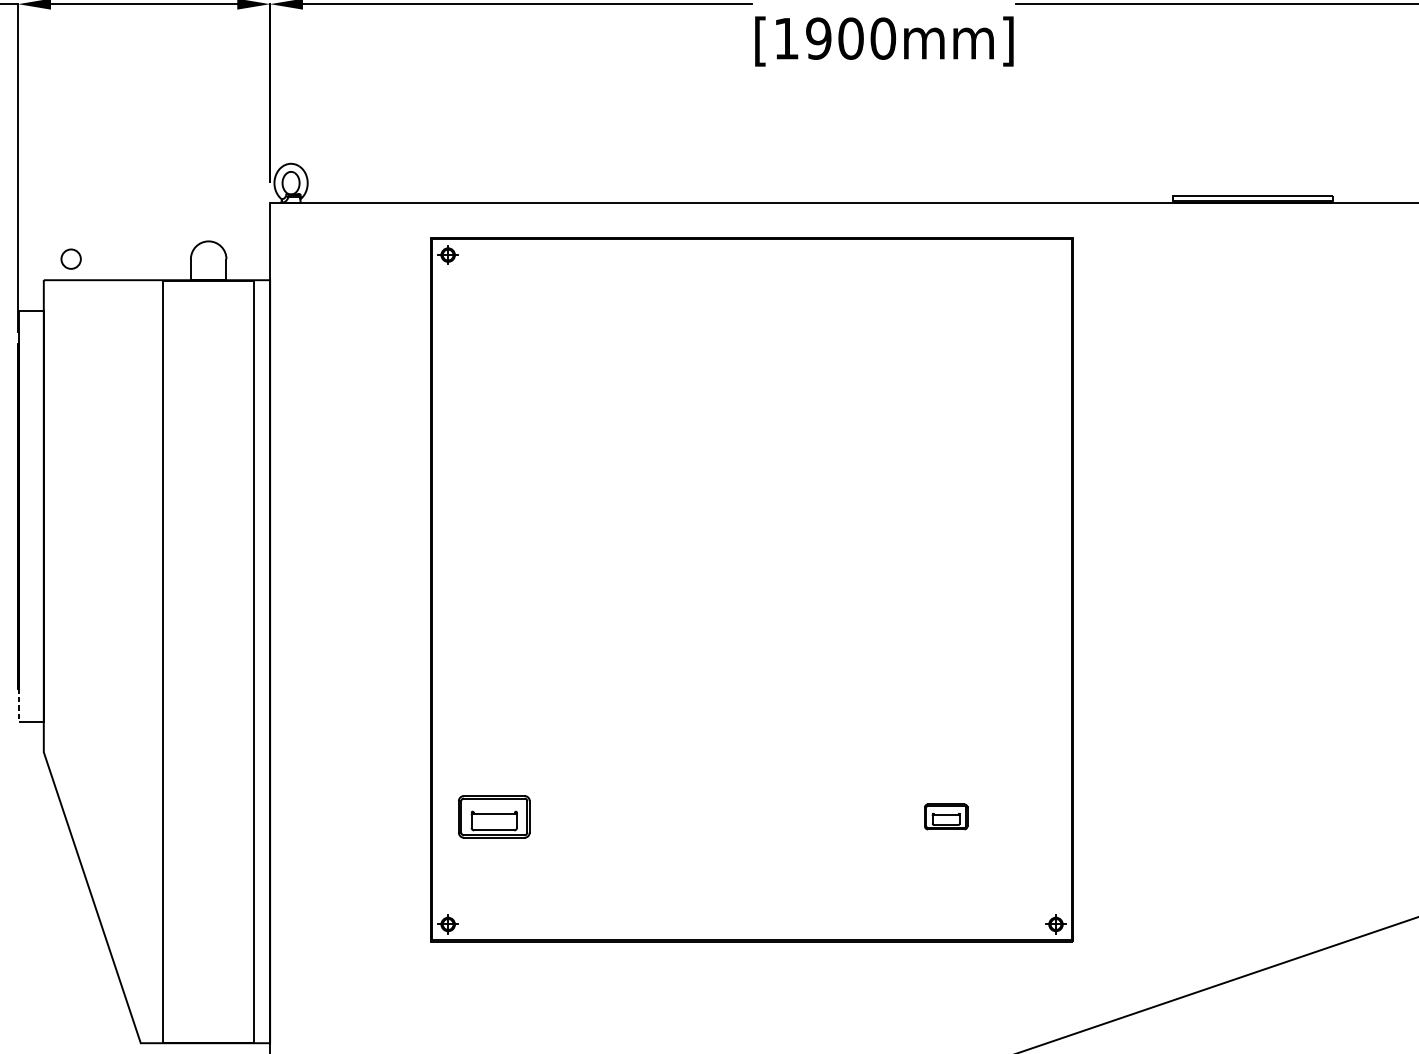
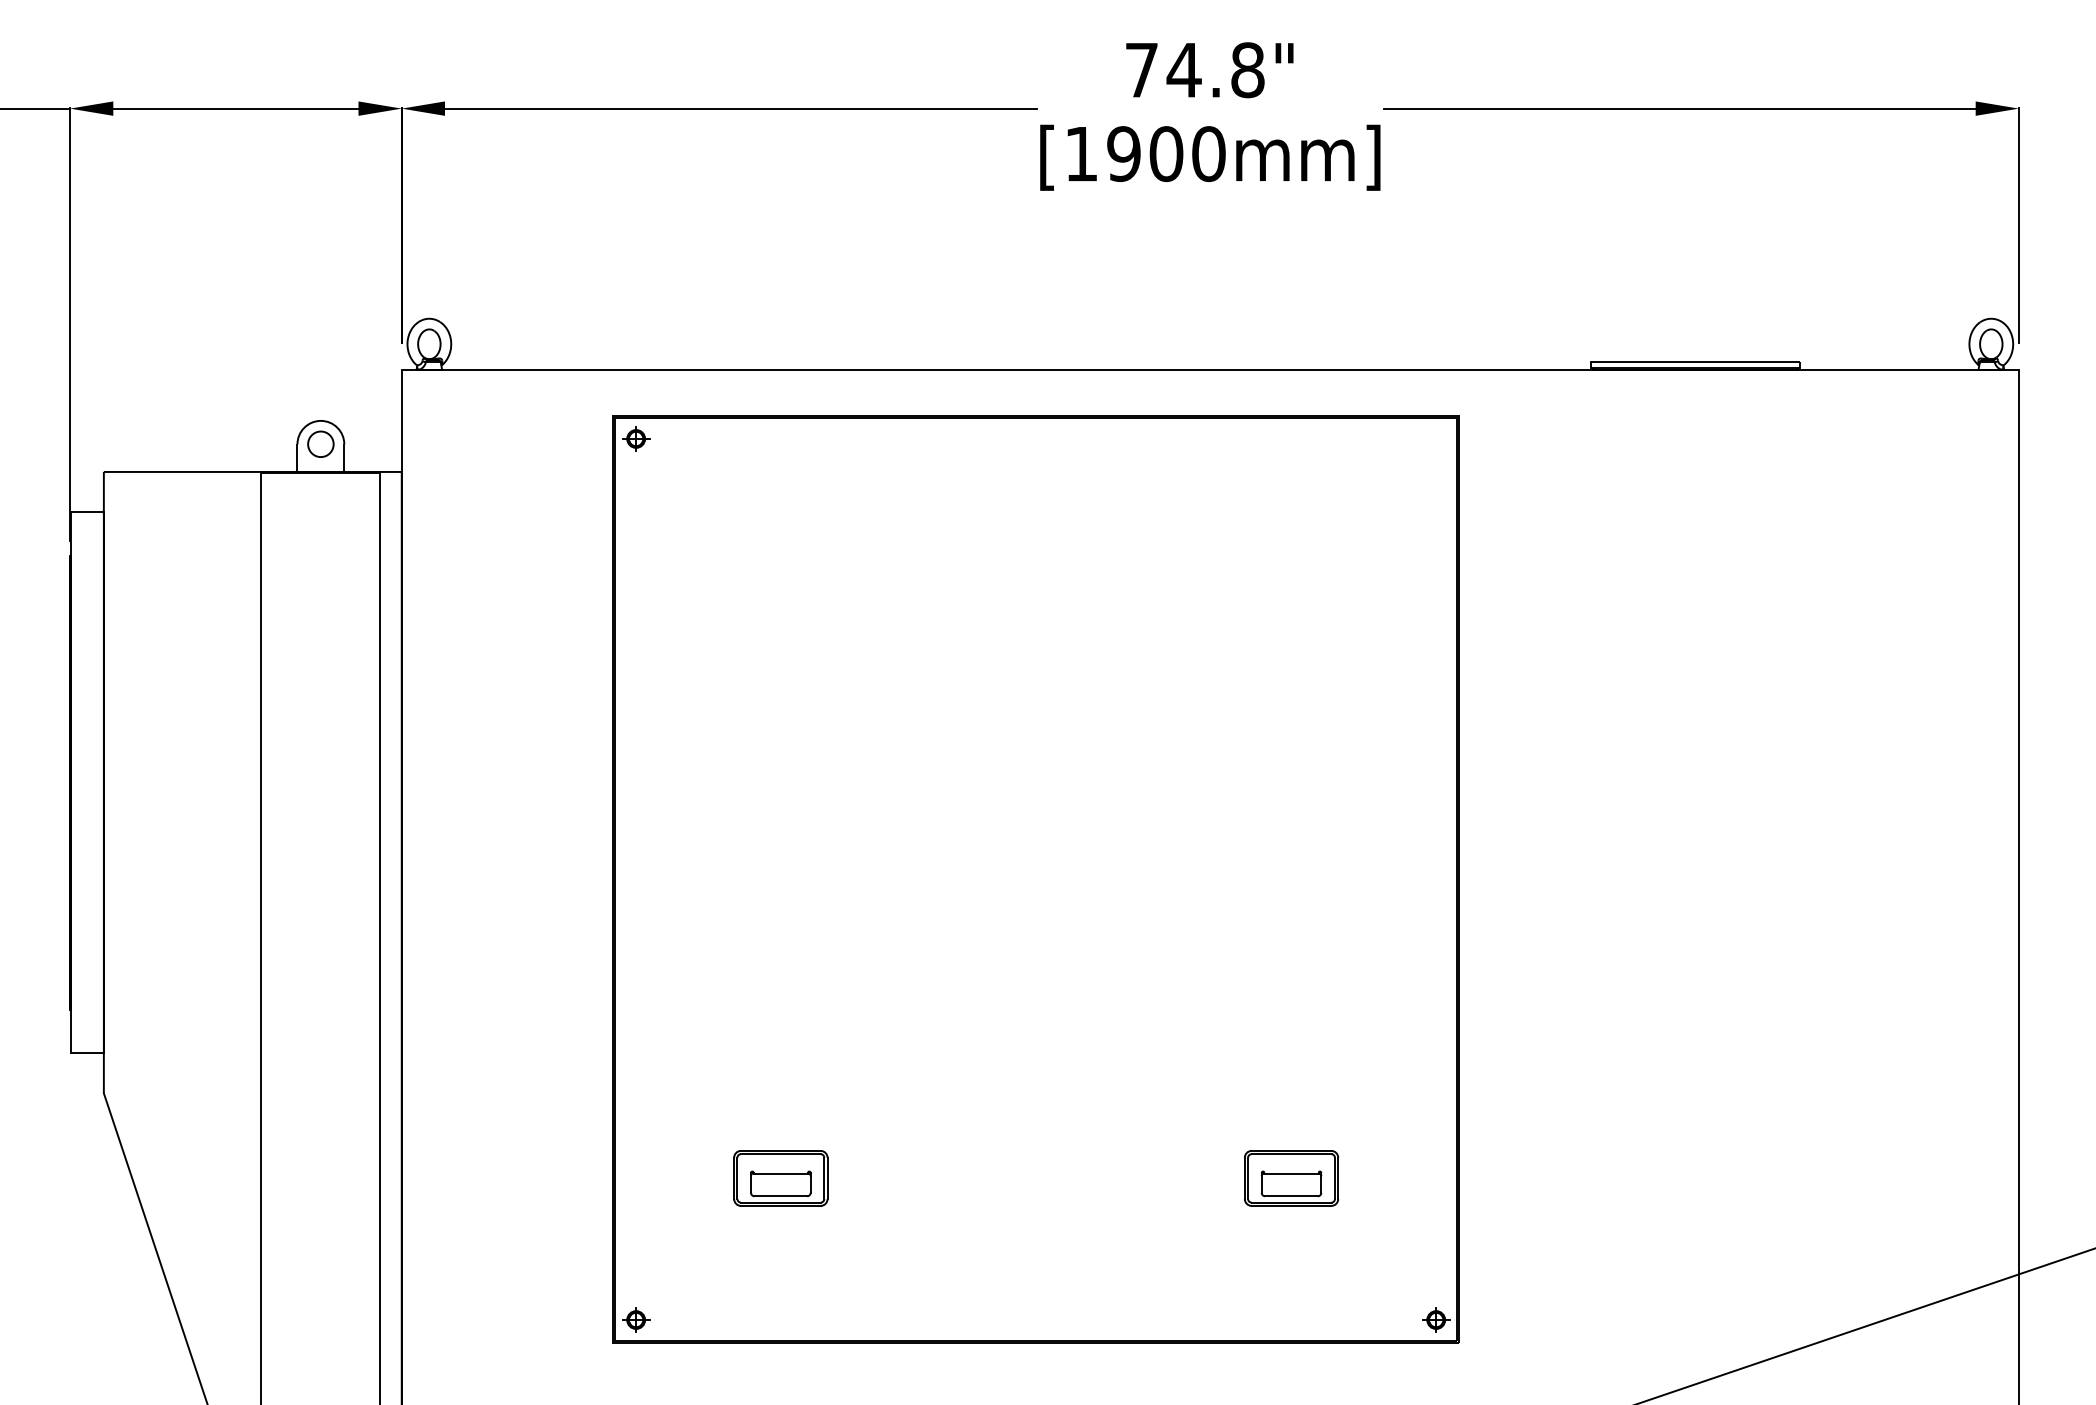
circle: (70, 258) -> (320, 443), moved
line: (19, 705) -> (71, 1031), dashed -> solid
part: (494, 816) -> (780, 1178), moved
part: (946, 816) -> (1291, 1178), size x1.67

